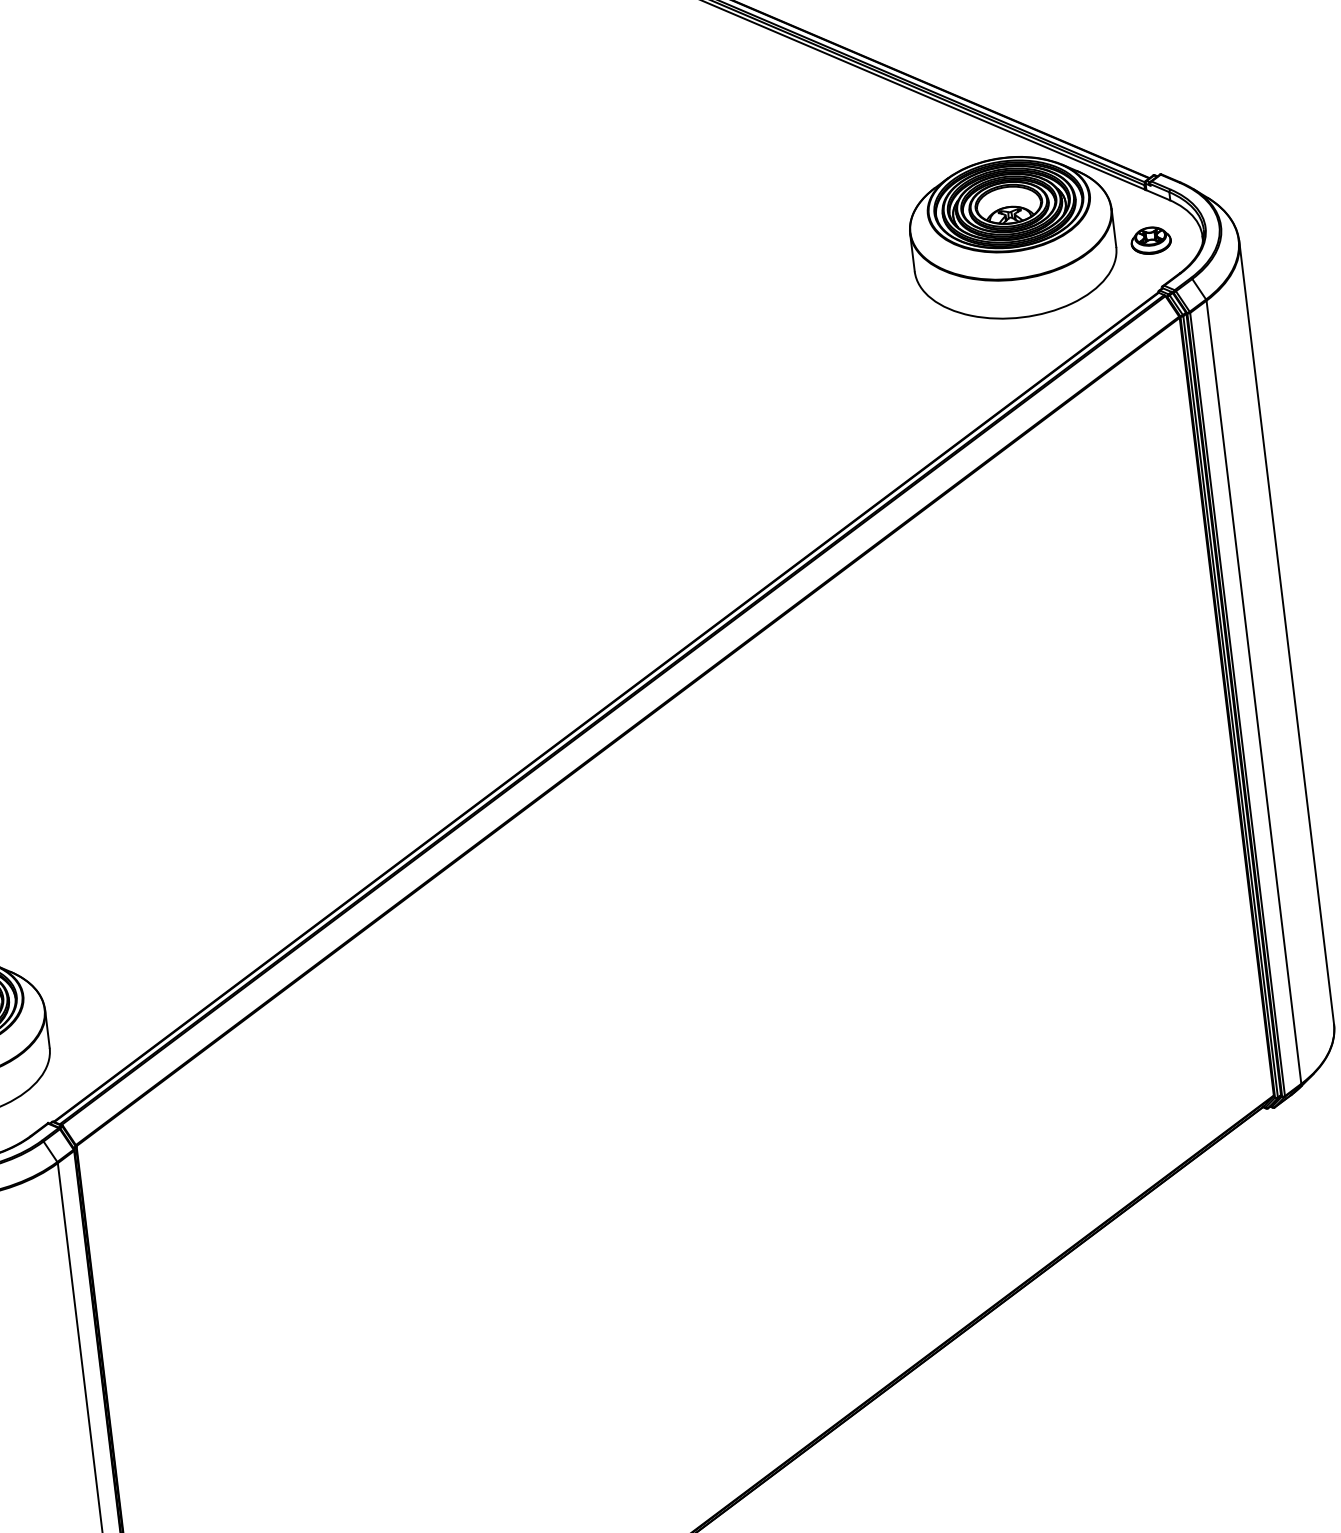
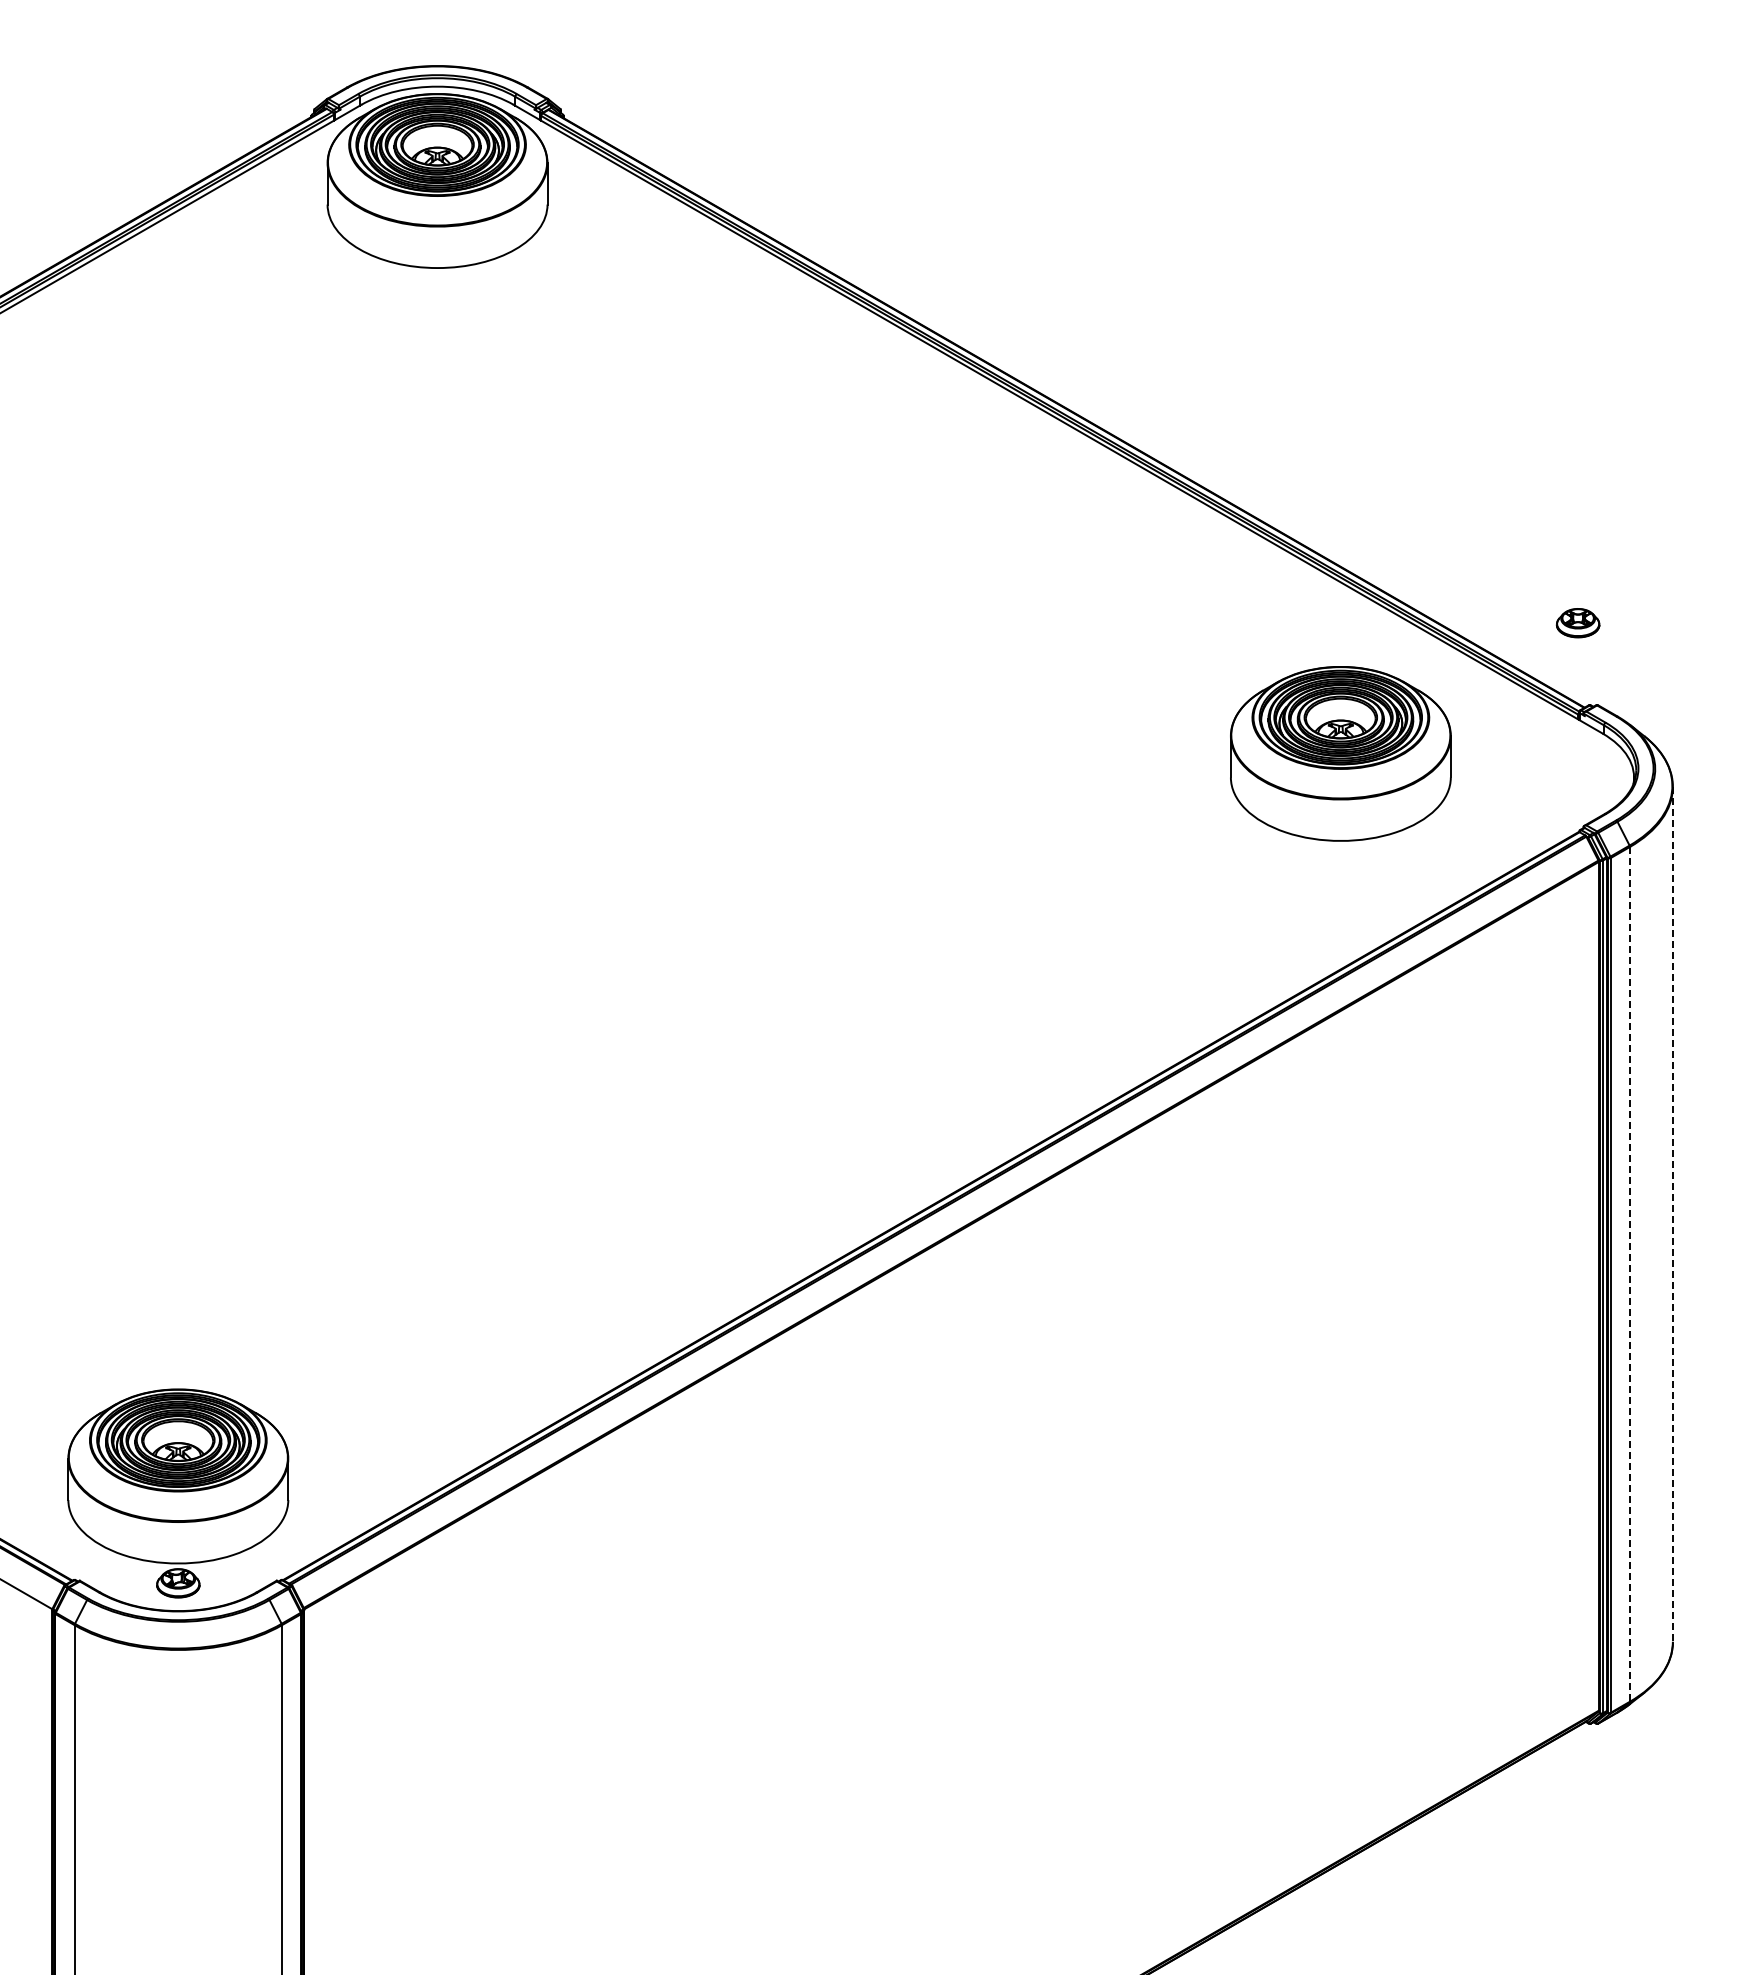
part: (1012, 237) -> (1340, 753), moved
part: (1150, 241) -> (1577, 623), moved
line: (1286, 632) -> (1672, 1214), solid -> dashed
line: (1253, 692) -> (1629, 1274), solid -> dashed

